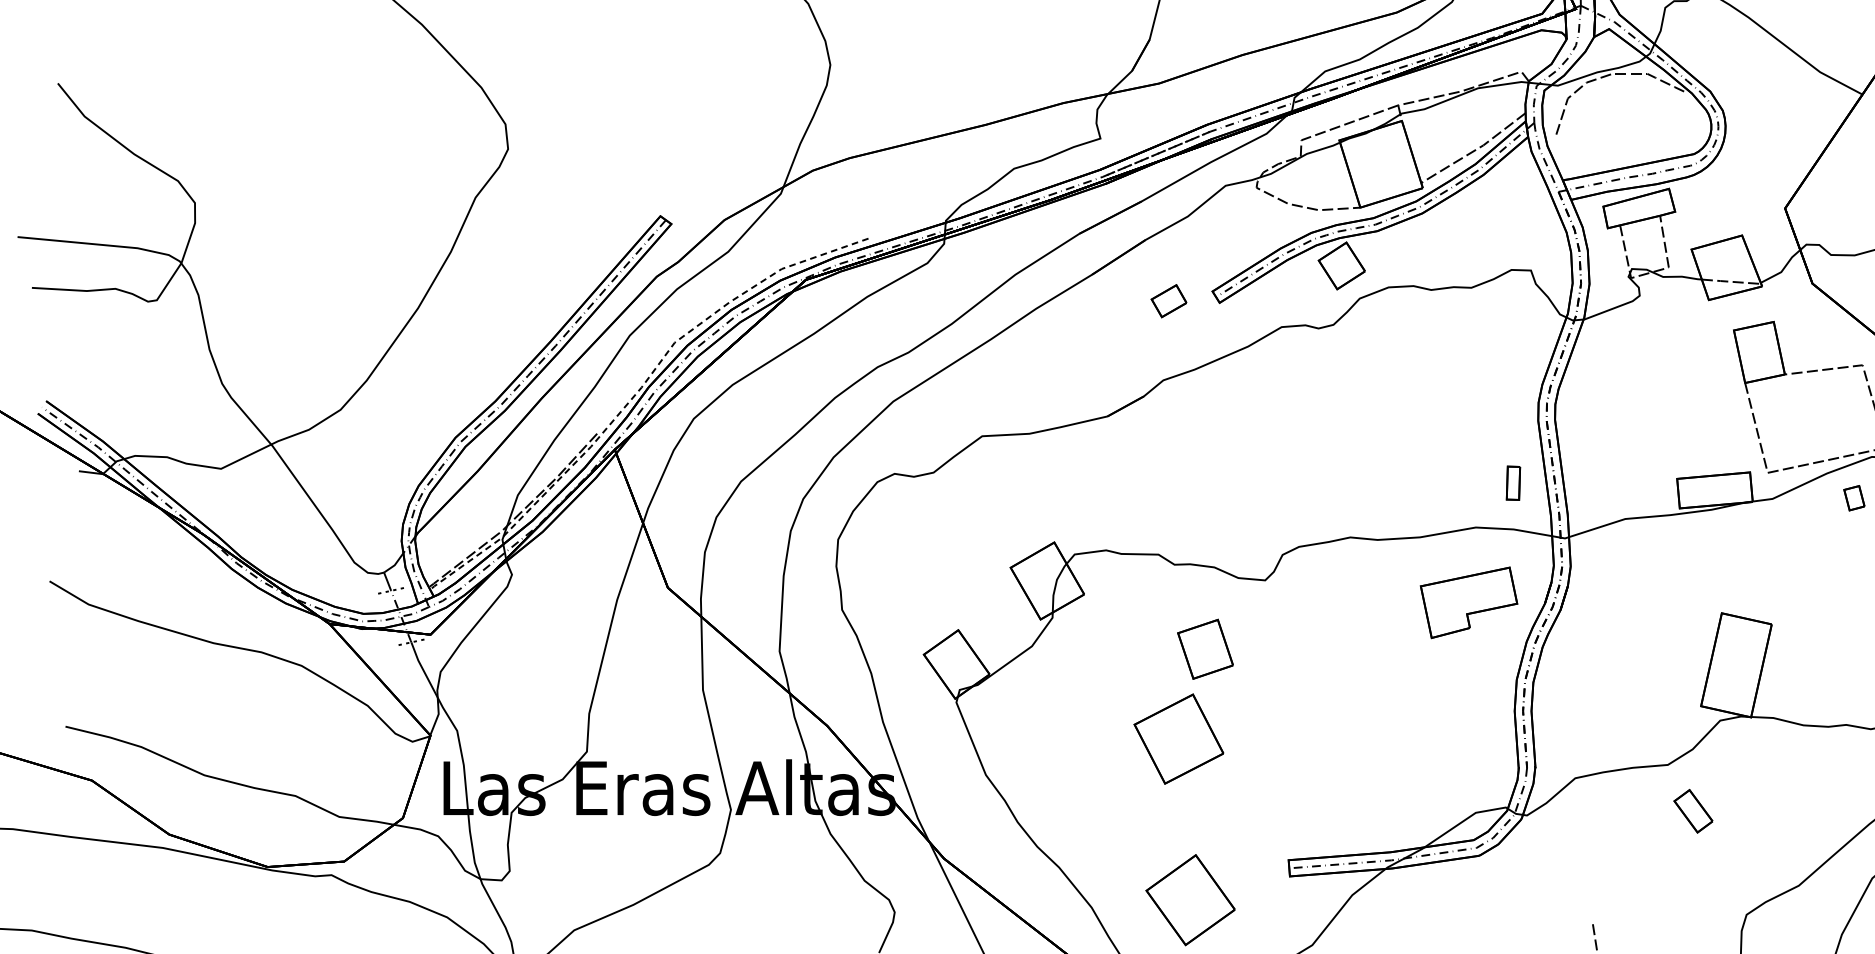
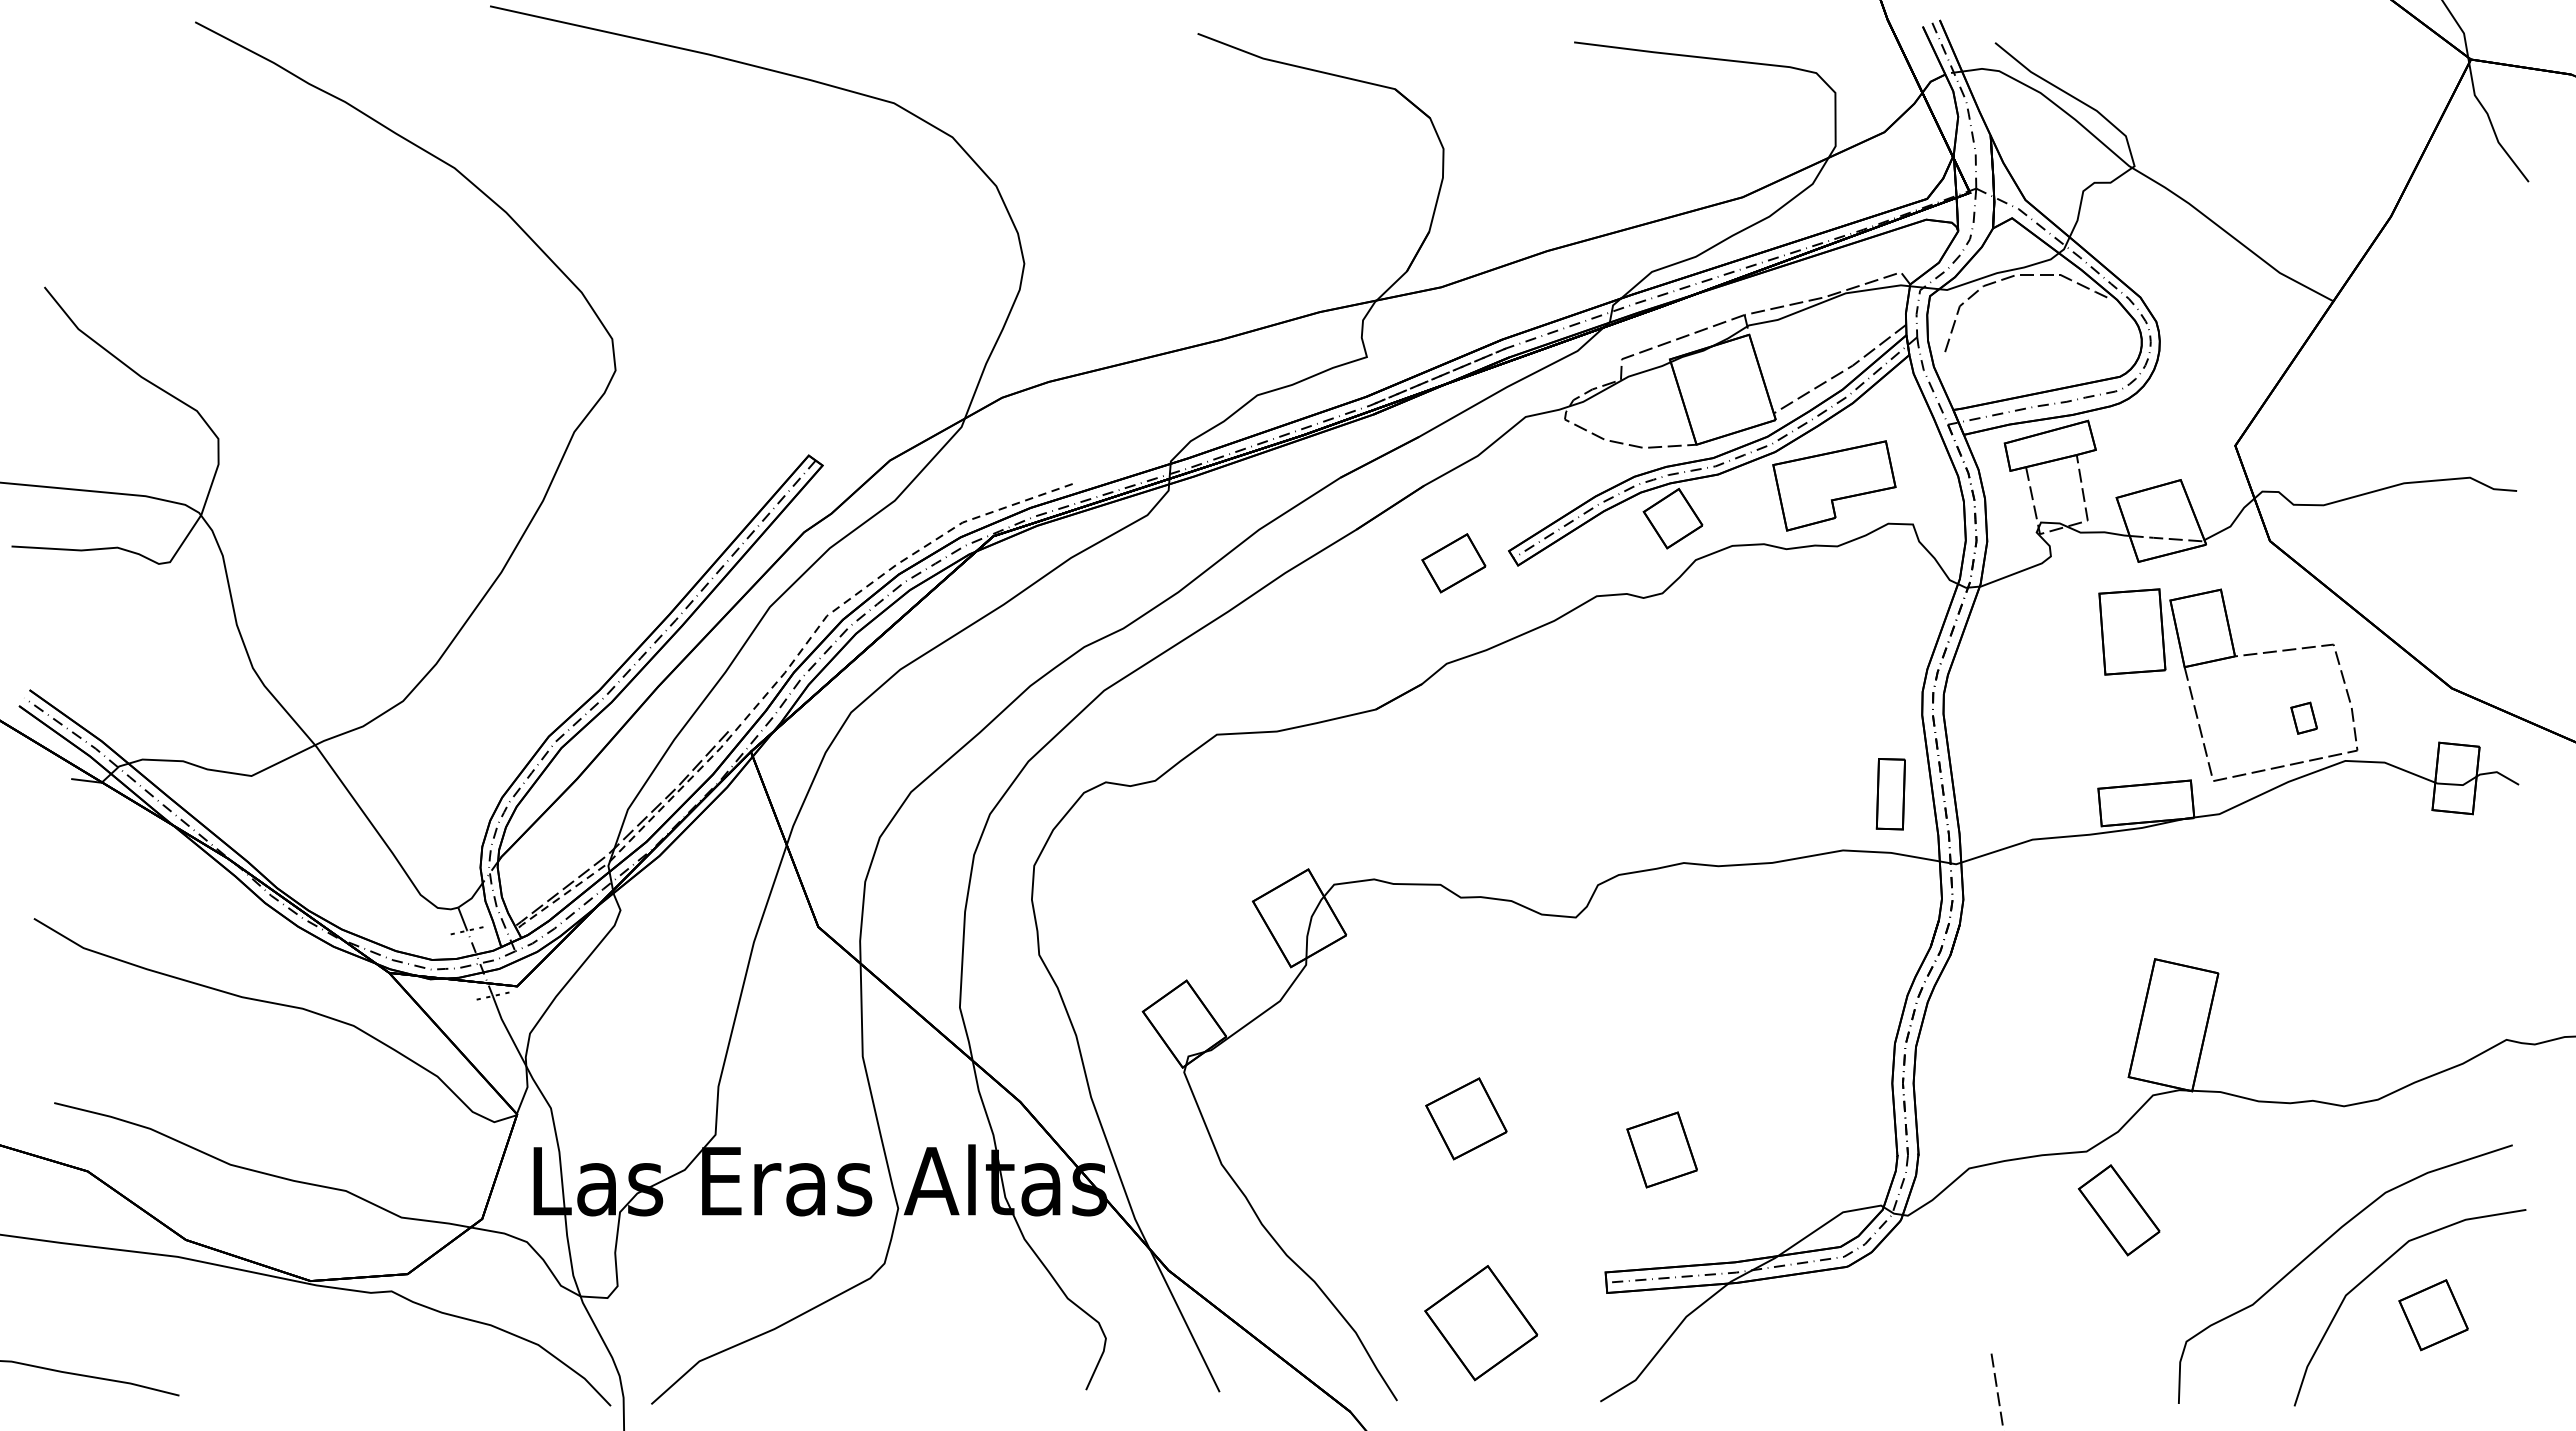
part: (1168, 301) -> (1453, 563), size x1.43
part: (1704, 354) -> (2132, 631), added
part: (1513, 483) -> (1890, 794), size x1.67
part: (1853, 497) -> (2303, 717), moved
part: (1469, 602) -> (1834, 485), moved
part: (1205, 648) -> (1661, 1149), moved
part: (1178, 738) -> (1466, 1118), size x0.71
part: (1693, 811) -> (2118, 1210), size x1.67

